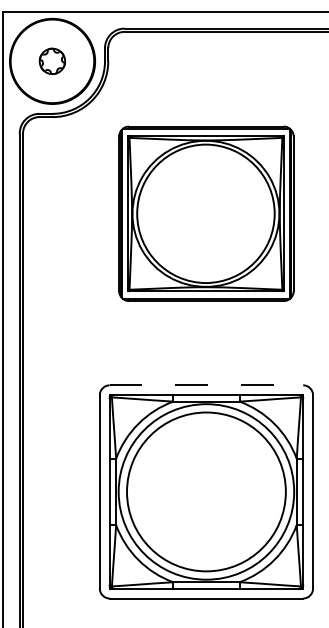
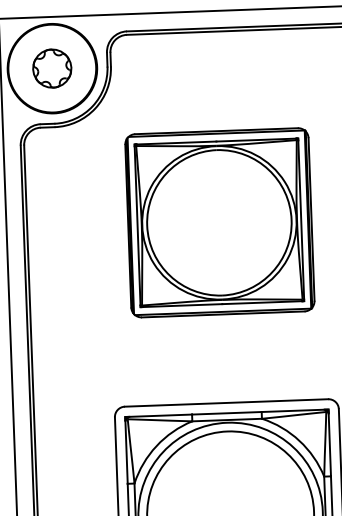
part: (52, 61) -> (52, 68), size x1.43
line: (206, 385) -> (226, 403), dashed -> solid

